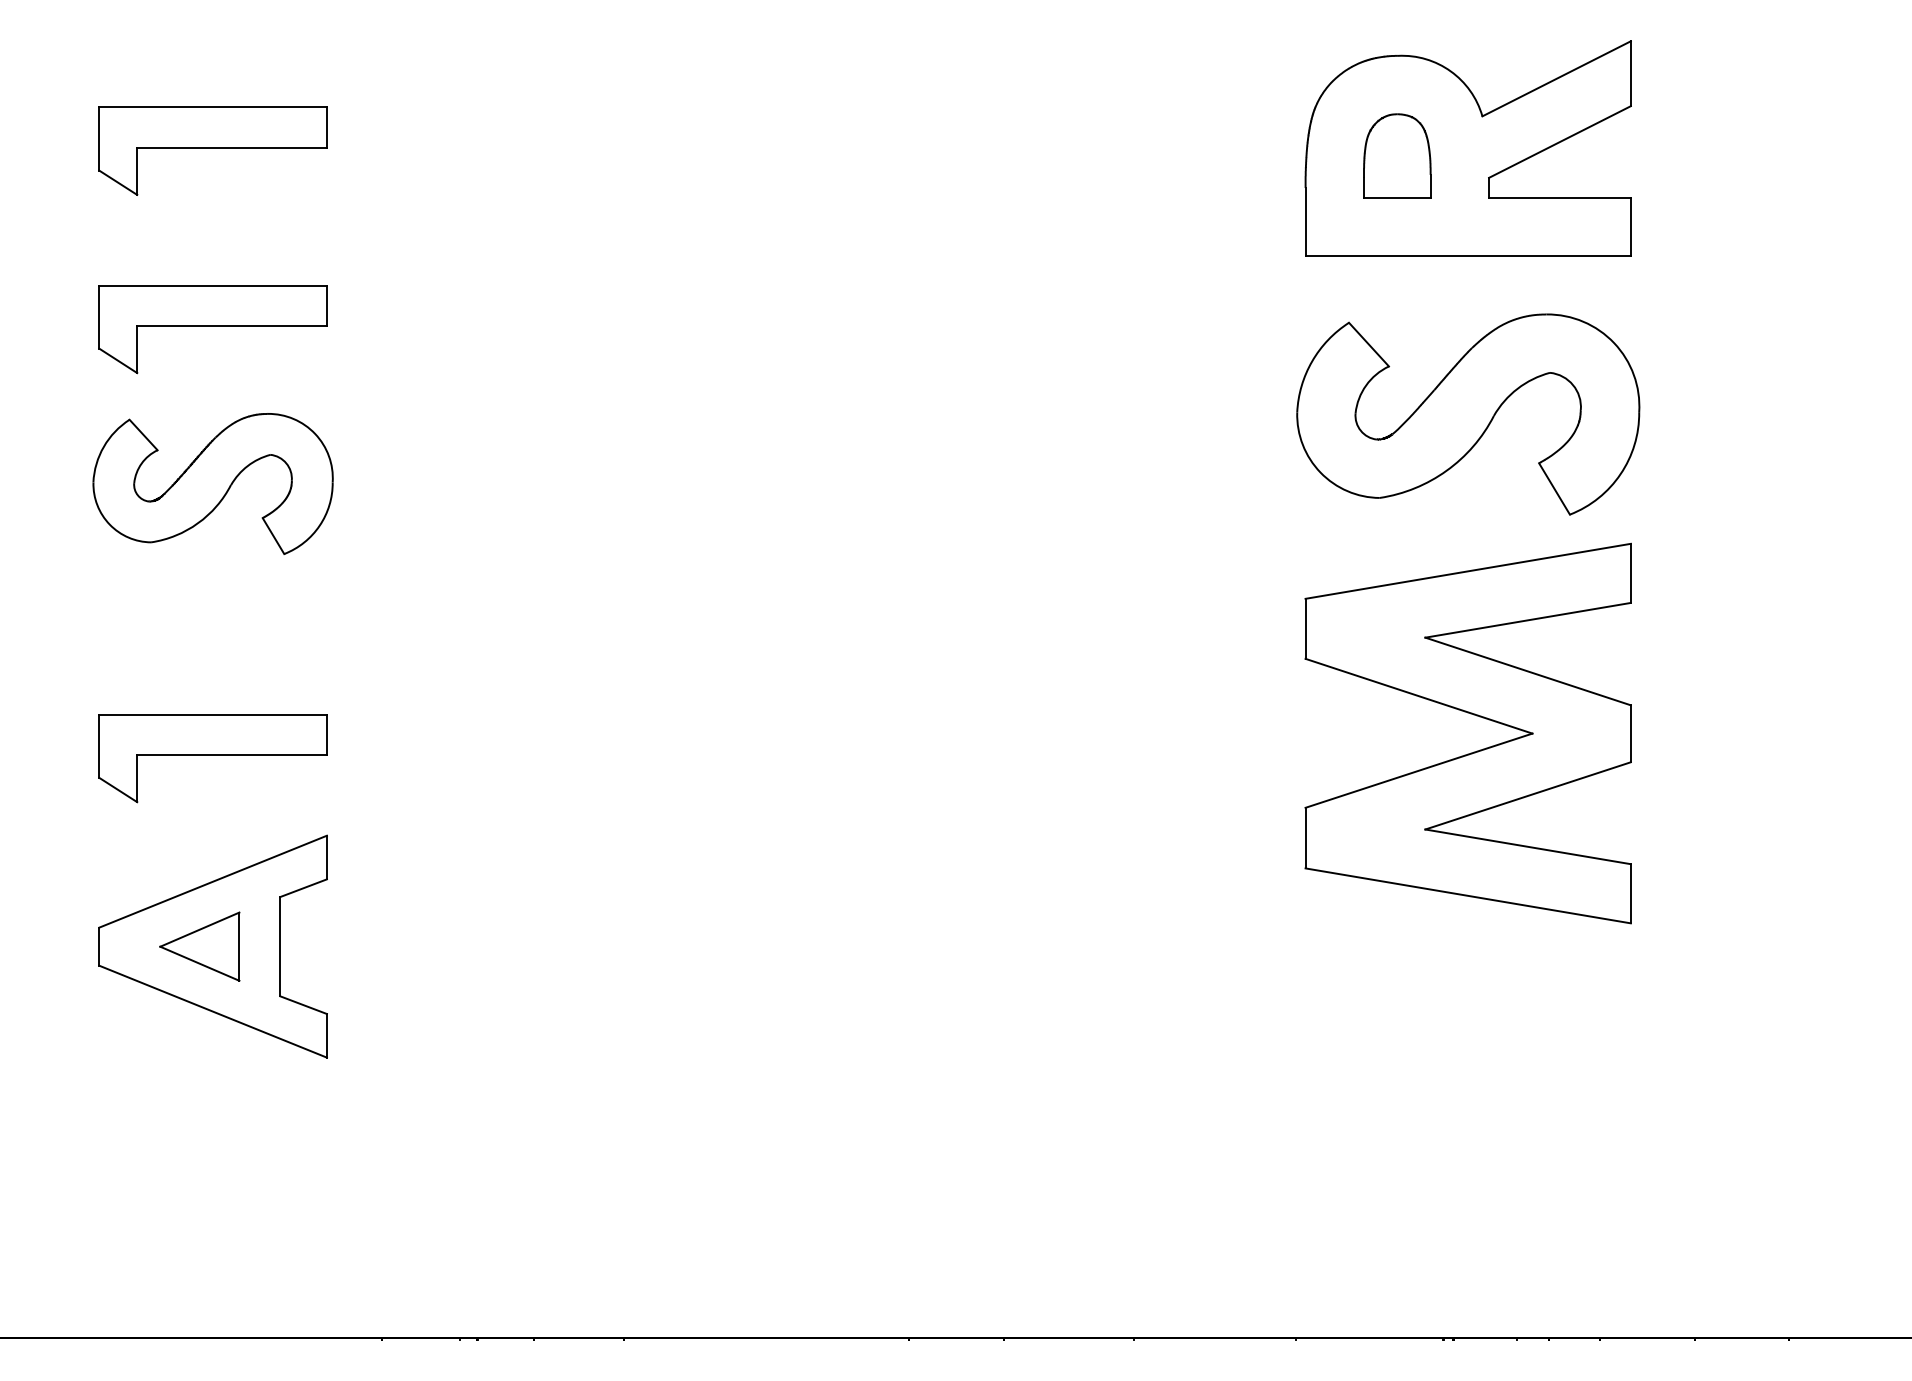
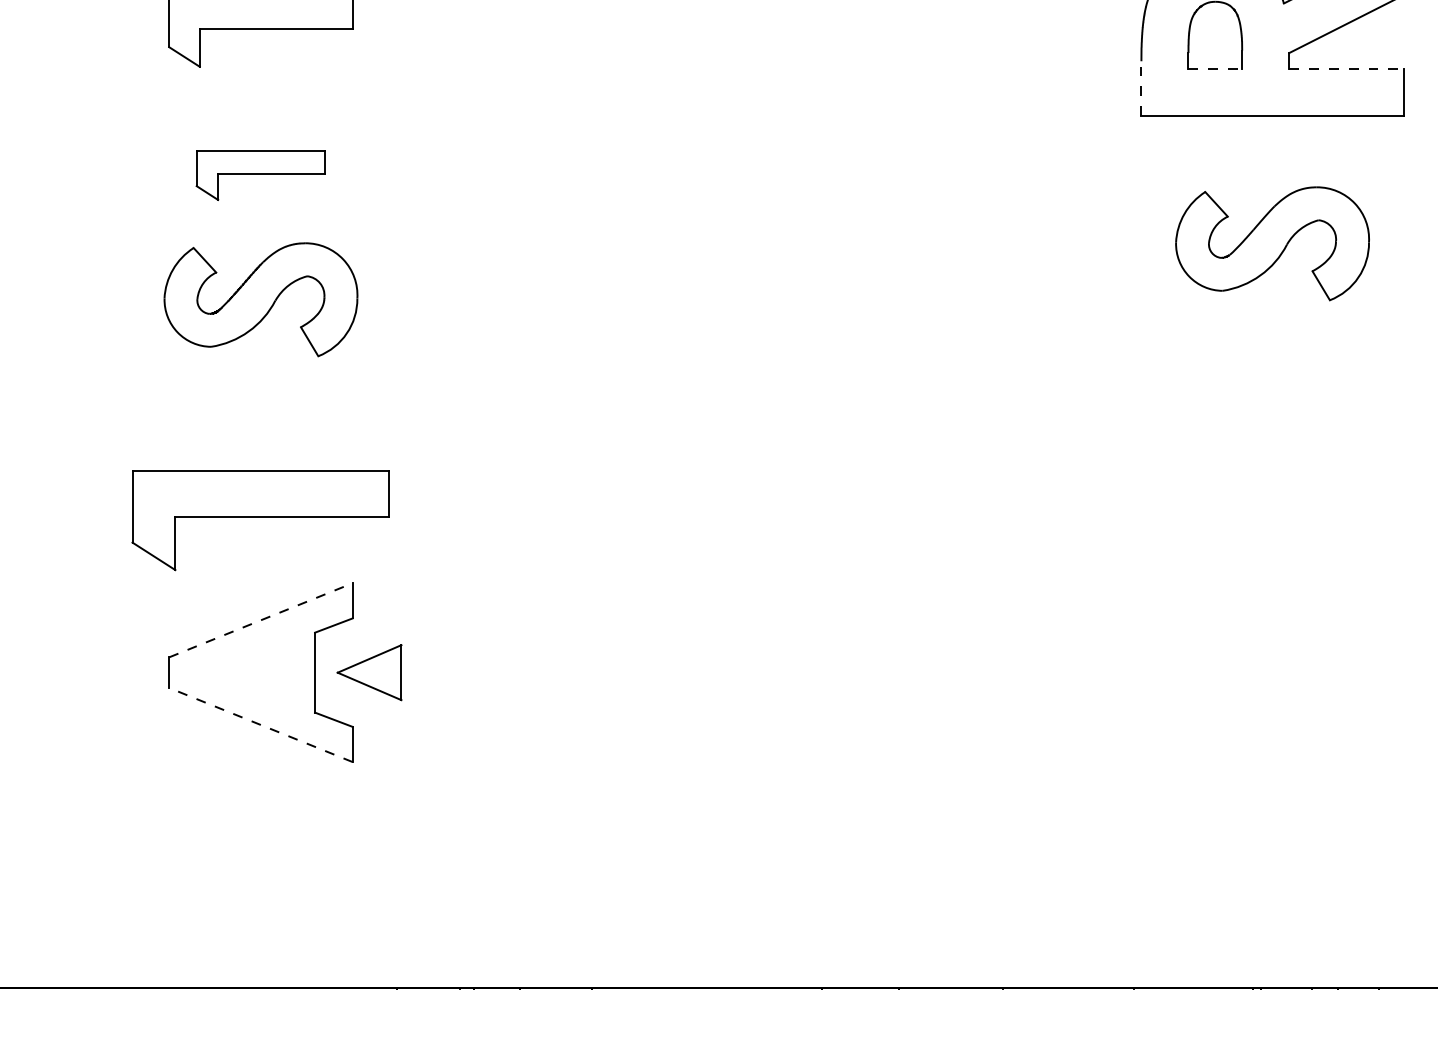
line: (1397, 197) -> (1215, 68), solid -> dashed
line: (1559, 197) -> (1346, 68), solid -> dashed
line: (1305, 221) -> (1141, 88), solid -> dashed
part: (212, 329) -> (260, 175), size x0.7
part: (1468, 414) -> (1272, 243), size x0.7
part: (1473, 715) -> (1276, 486), removed
part: (212, 758) -> (260, 521), size x1.4
line: (213, 881) -> (261, 620), solid -> dashed
part: (199, 946) -> (369, 672), moved
line: (213, 1011) -> (261, 724), solid -> dashed

